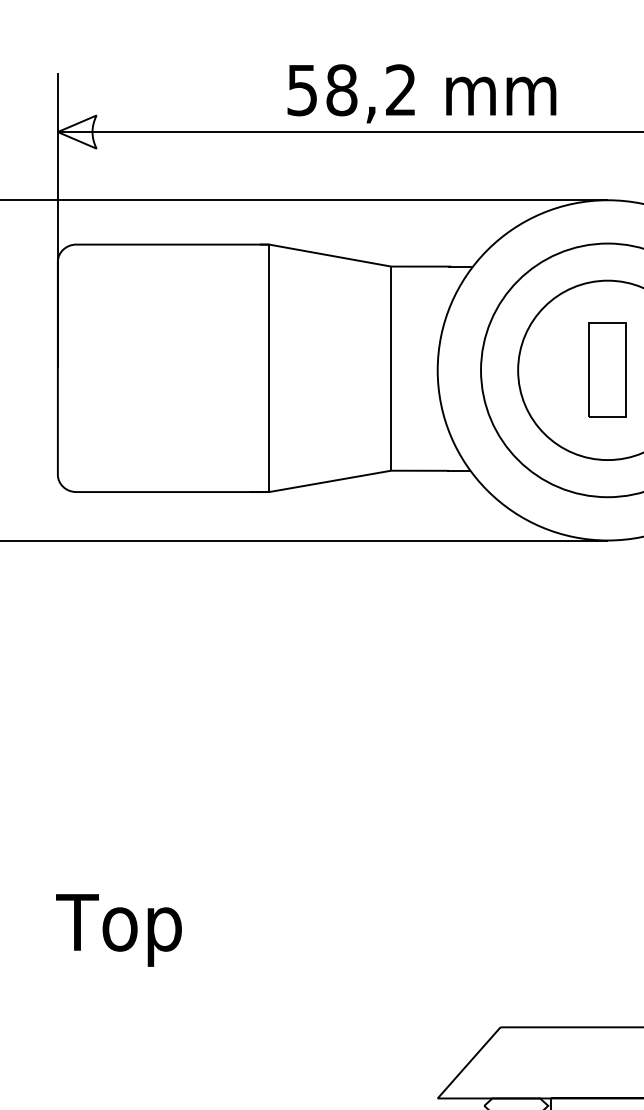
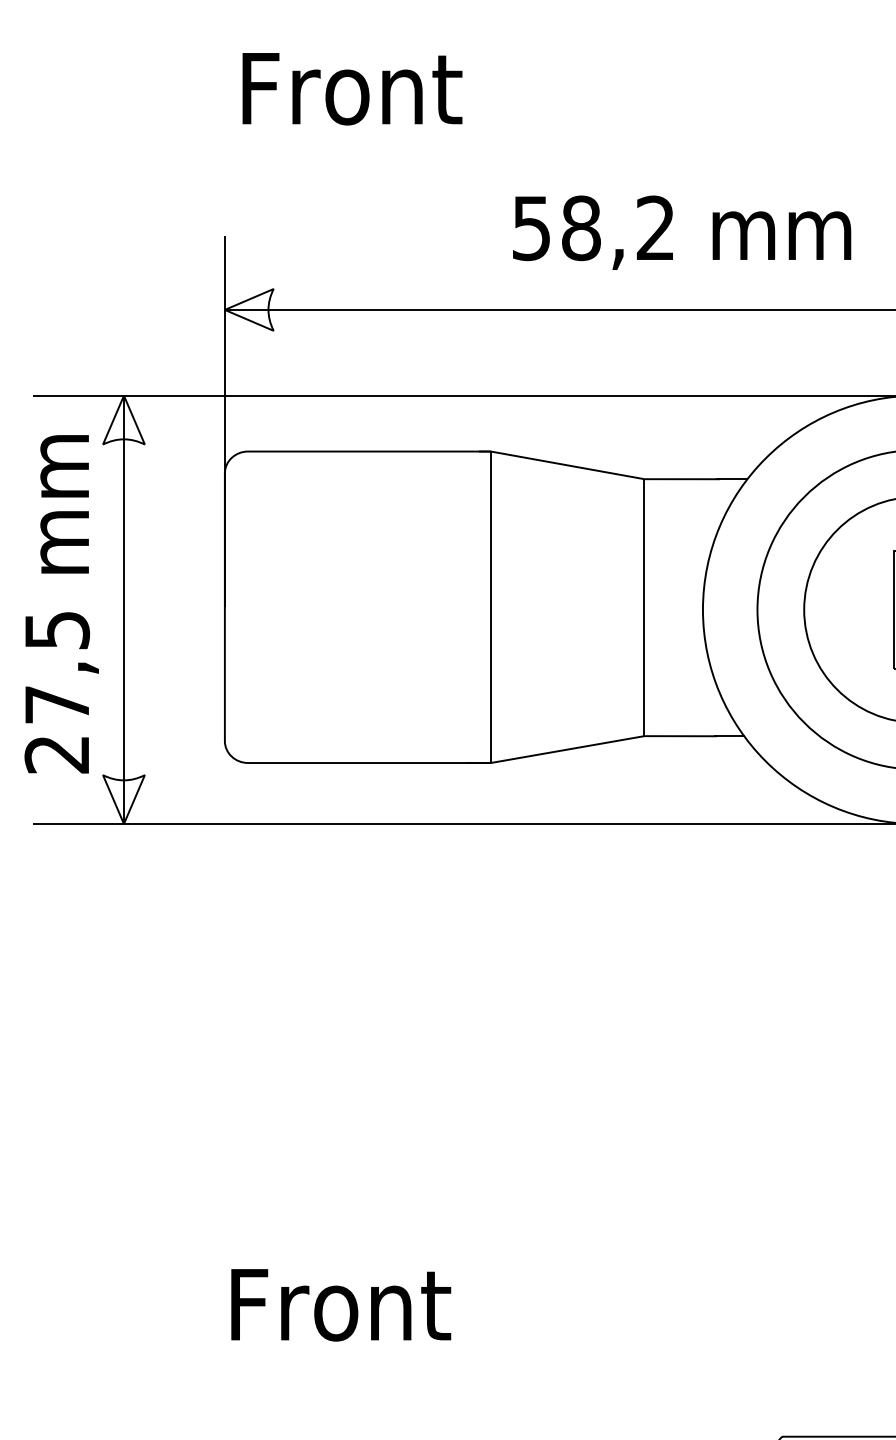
text: (422, 93) -> (682, 232), moved
text: (146, 930) -> (336, 1314), Top -> Front

